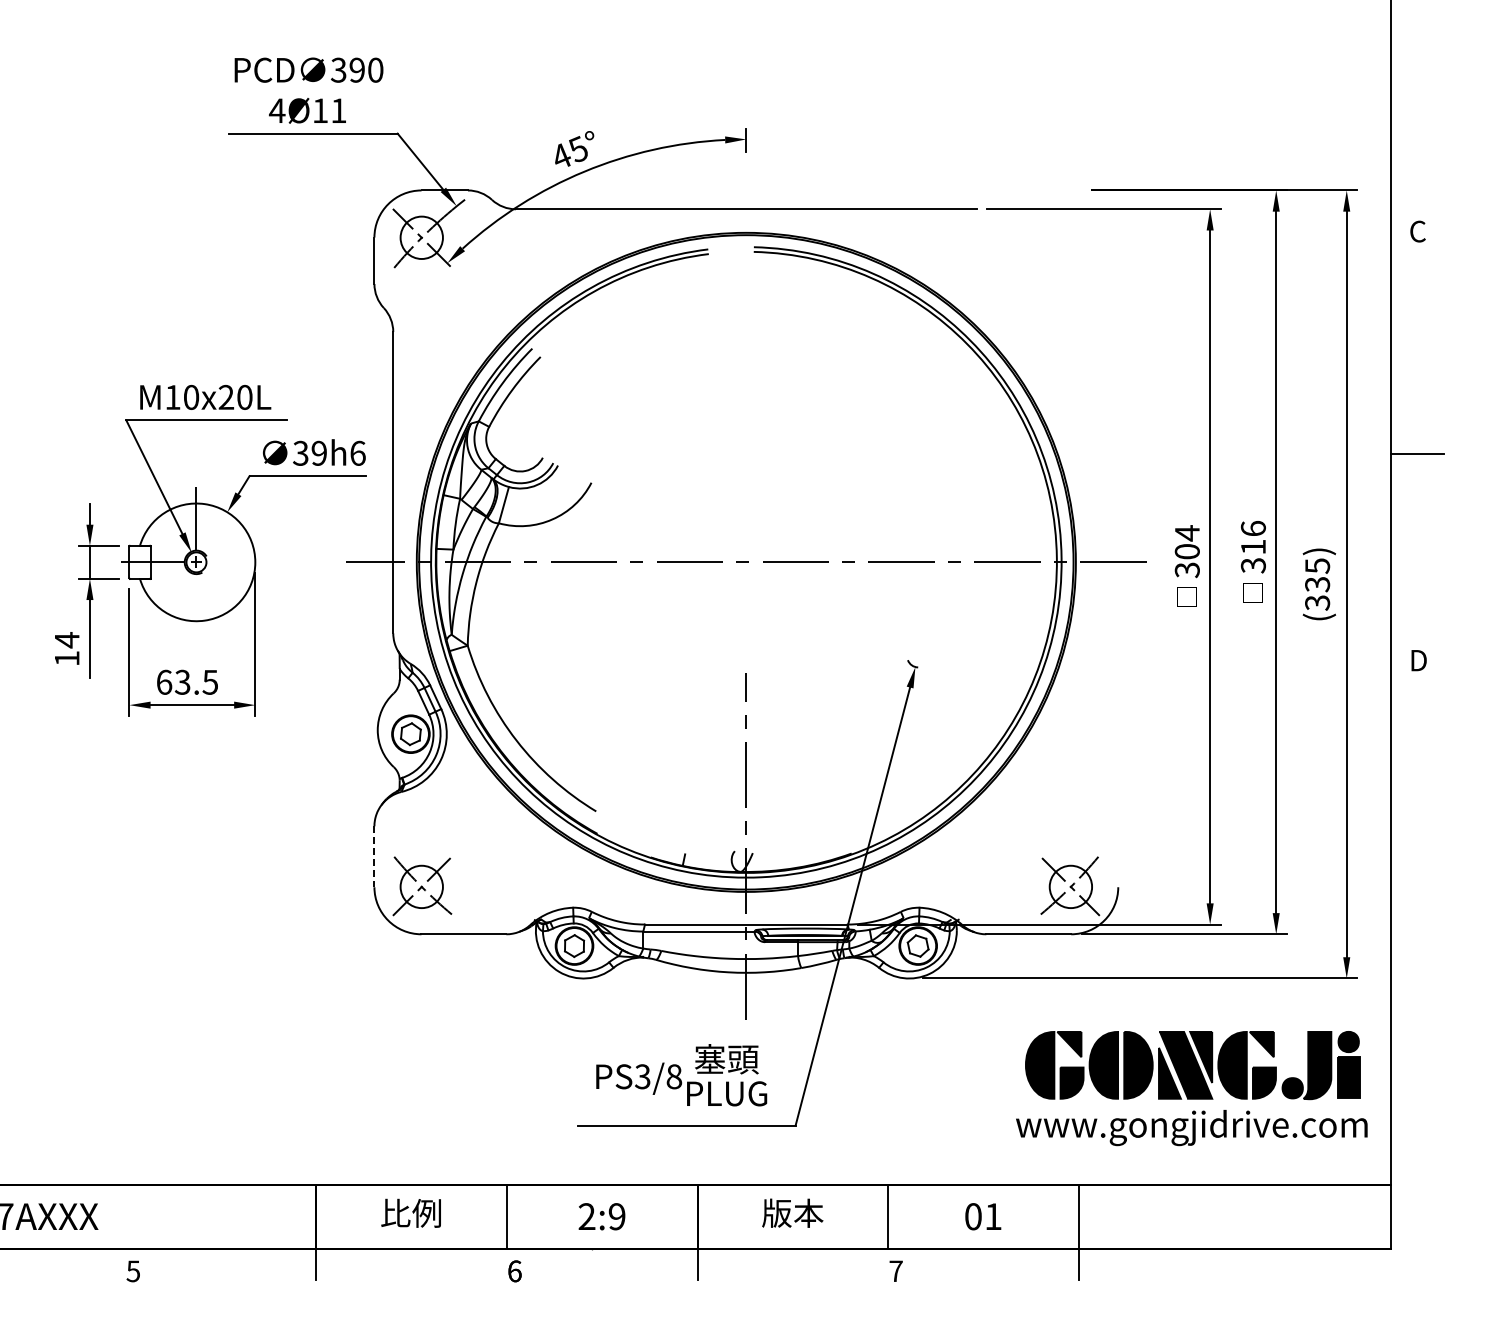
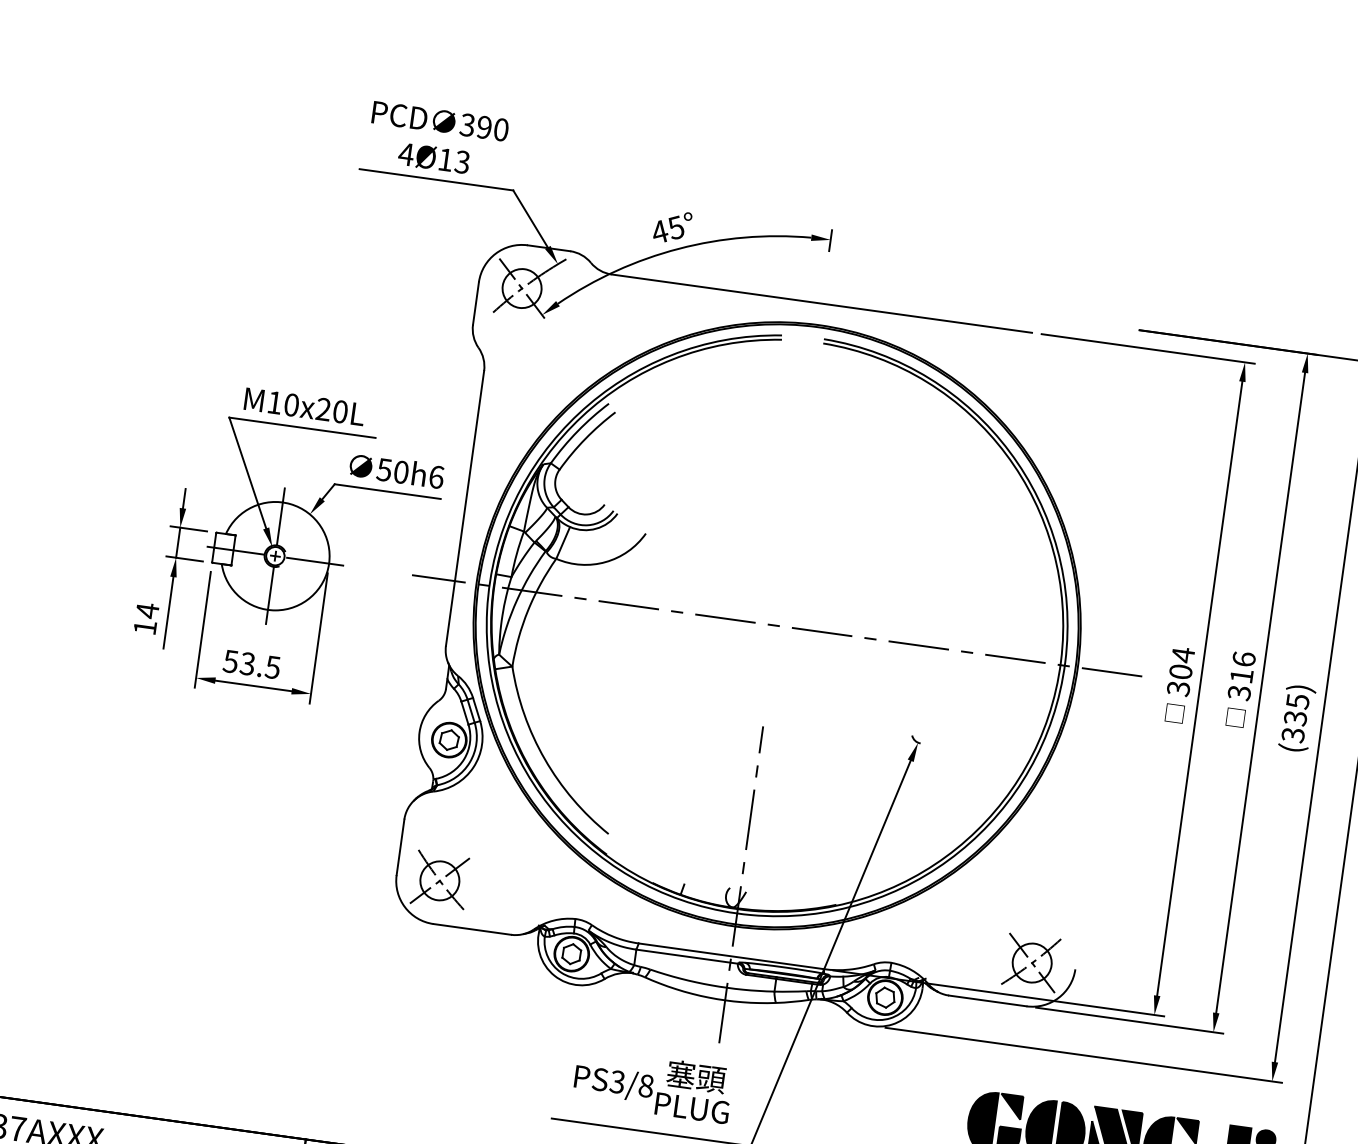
text: (338, 110) -> (462, 161), 4Ø11 -> 4Ø13
text: (309, 452) -> (392, 470), 39h6 -> 50h6
line: (239, 562) -> (314, 561), added
line: (196, 605) -> (269, 595), added
text: (164, 681) -> (231, 660), 63.5 -> 53.5
line: (374, 857) -> (400, 848), dashed -> solid

